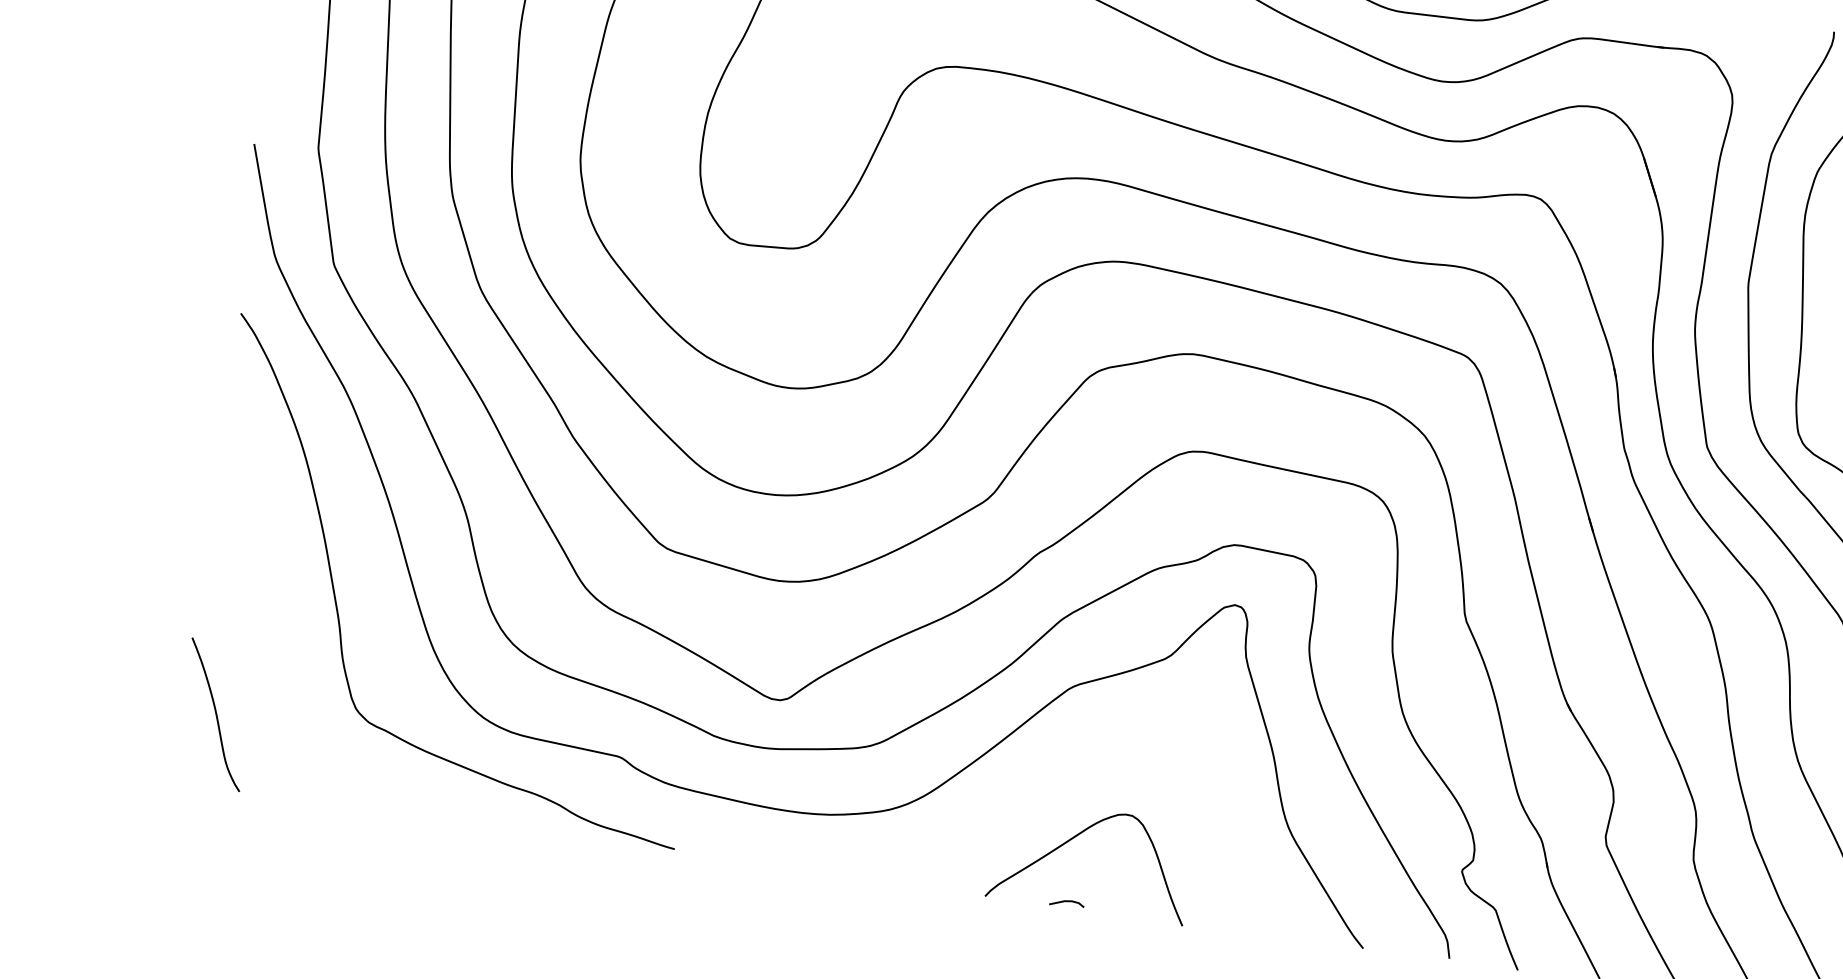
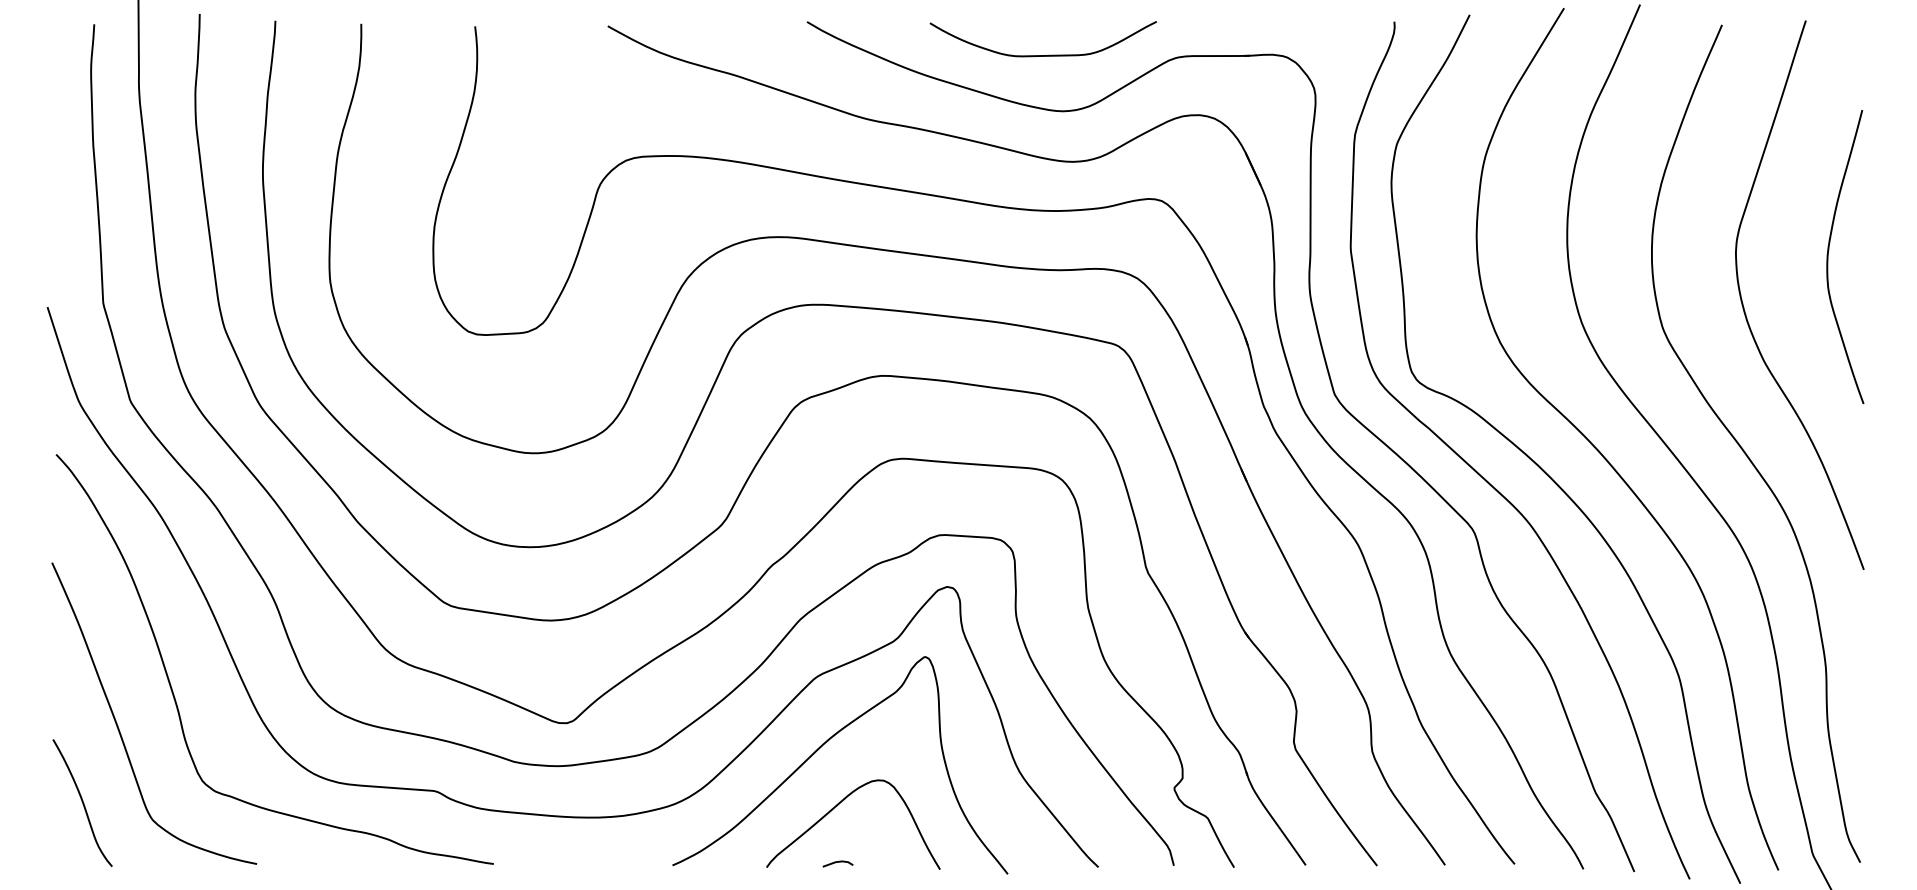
curve: (268, 632) -> (118, 725), added
curve: (1067, 767) -> (822, 746), added

